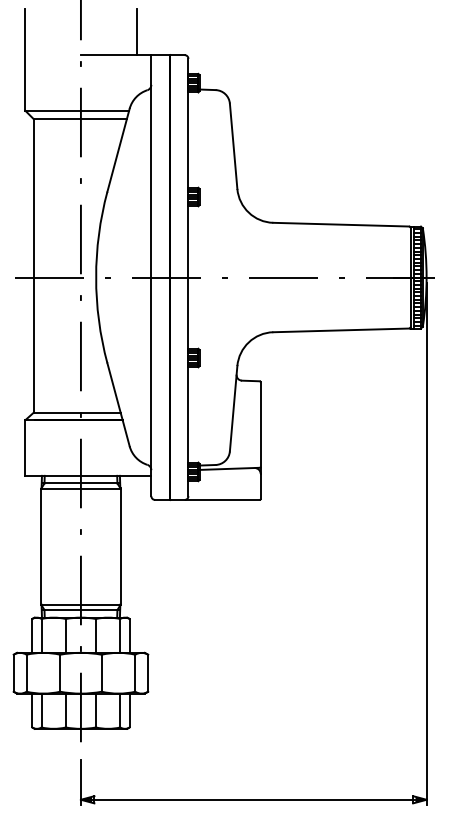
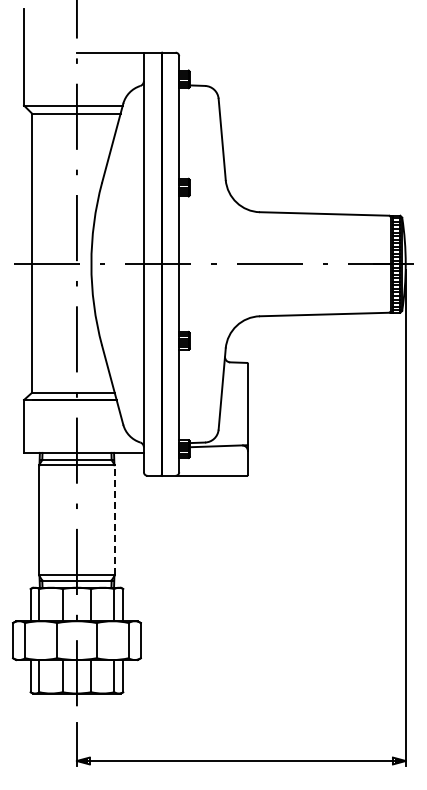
line: (136, 31) -> (129, 30), removed
line: (120, 545) -> (114, 519), solid -> dashed

